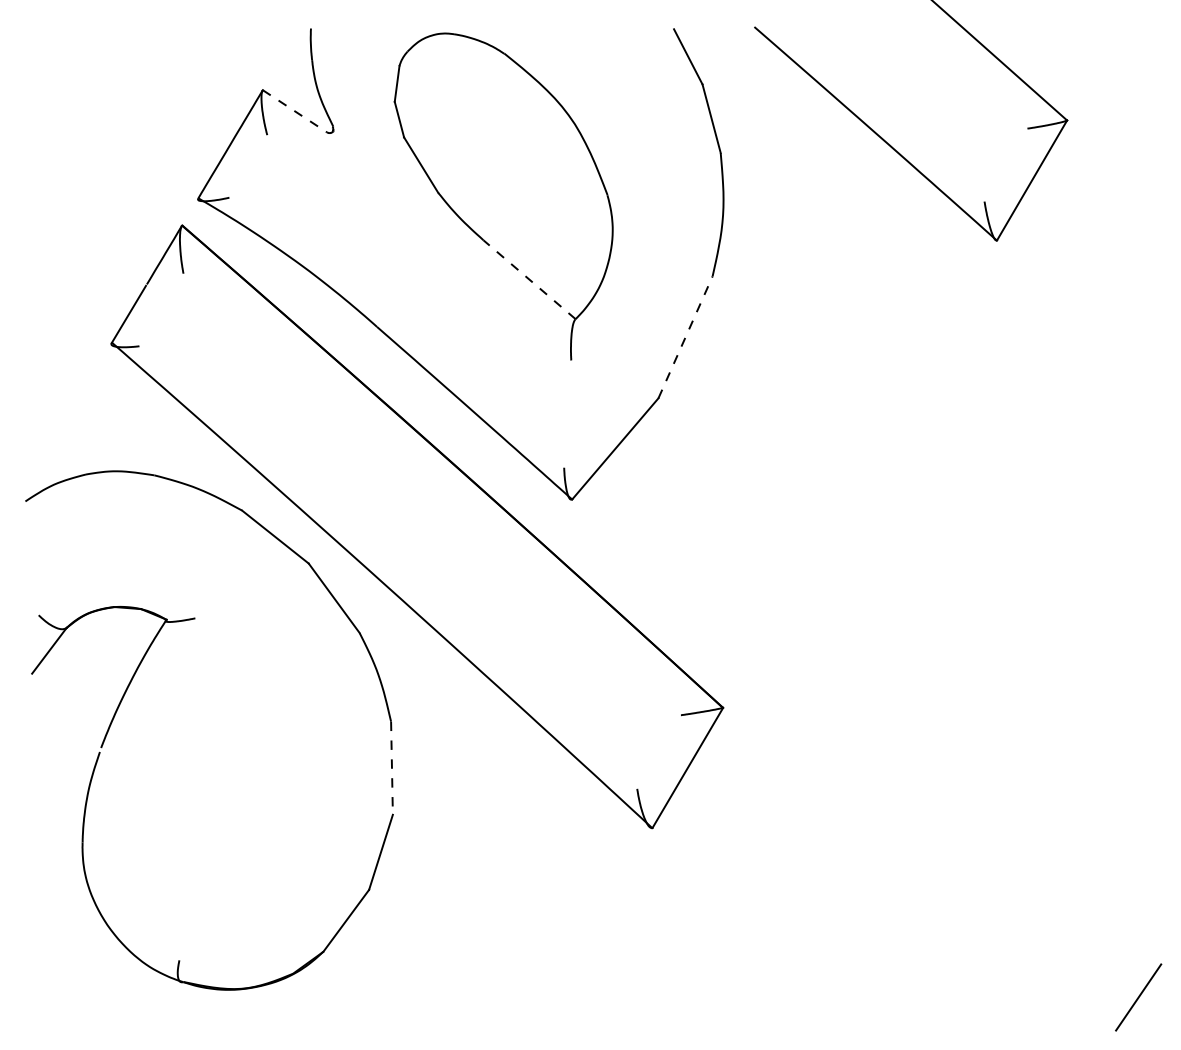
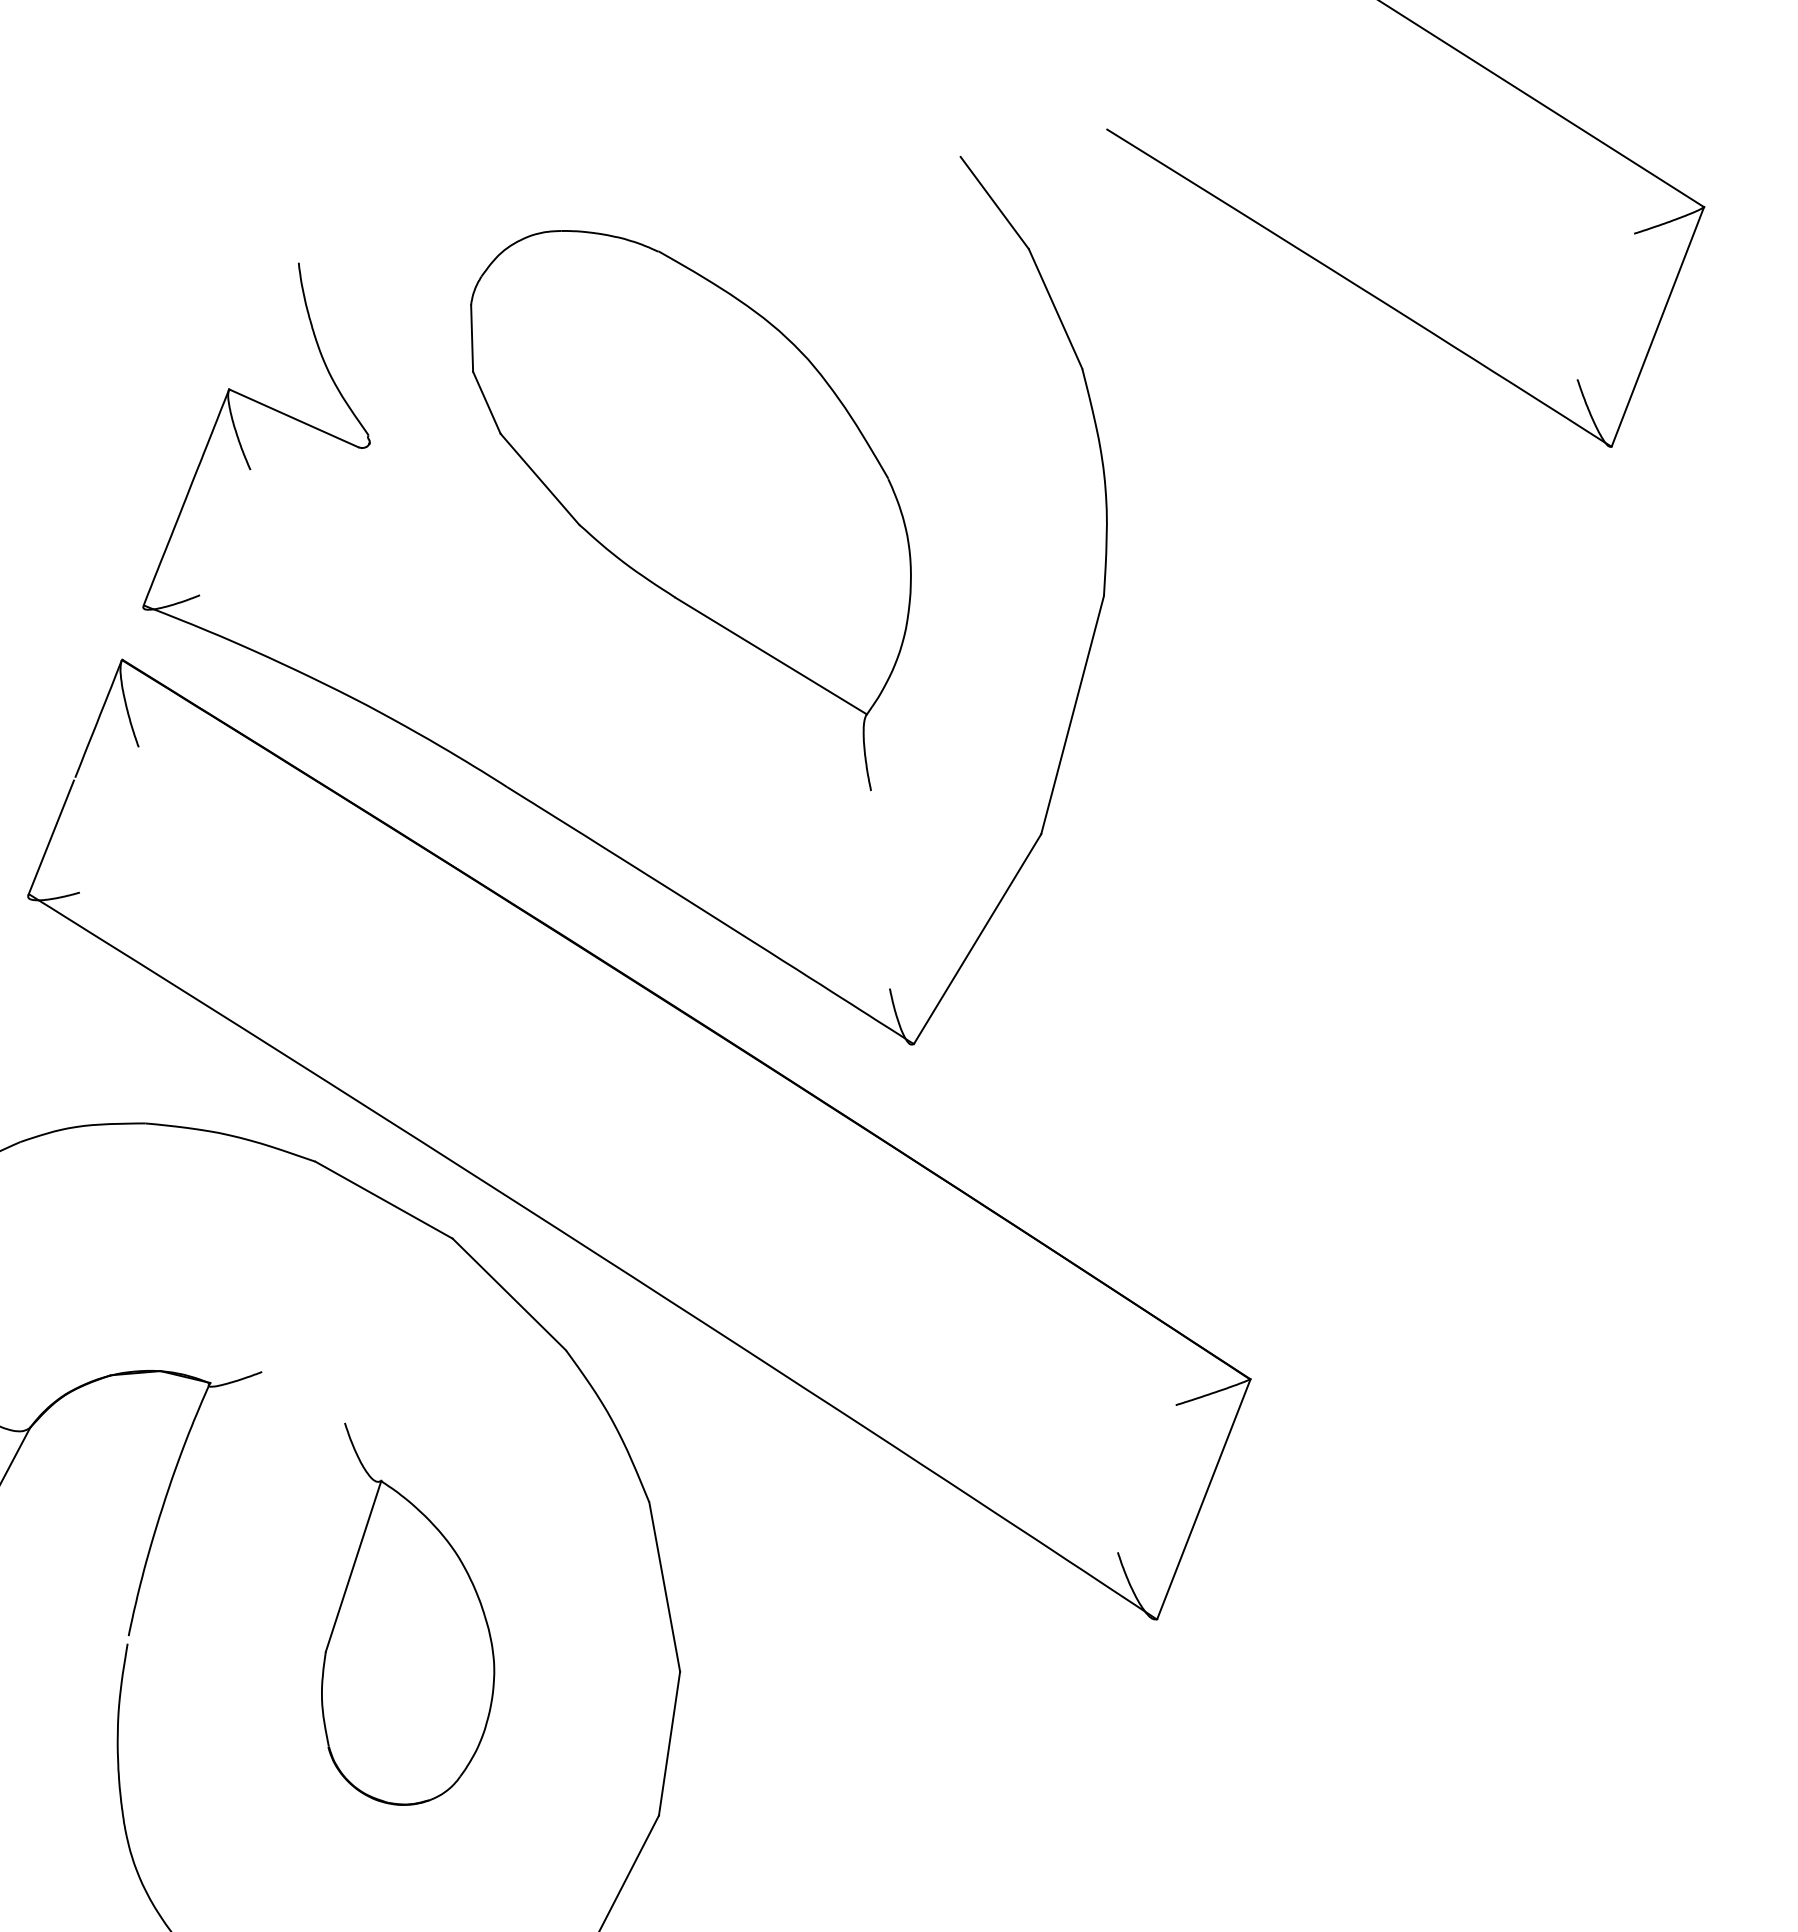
line: (295, 111) -> (295, 418), dashed -> solid
line: (529, 279) -> (771, 655), dashed -> solid
line: (685, 337) -> (1072, 715), dashed -> solid
part: (246, 757) -> (396, 1610), added
line: (391, 768) -> (663, 1587), dashed -> solid

